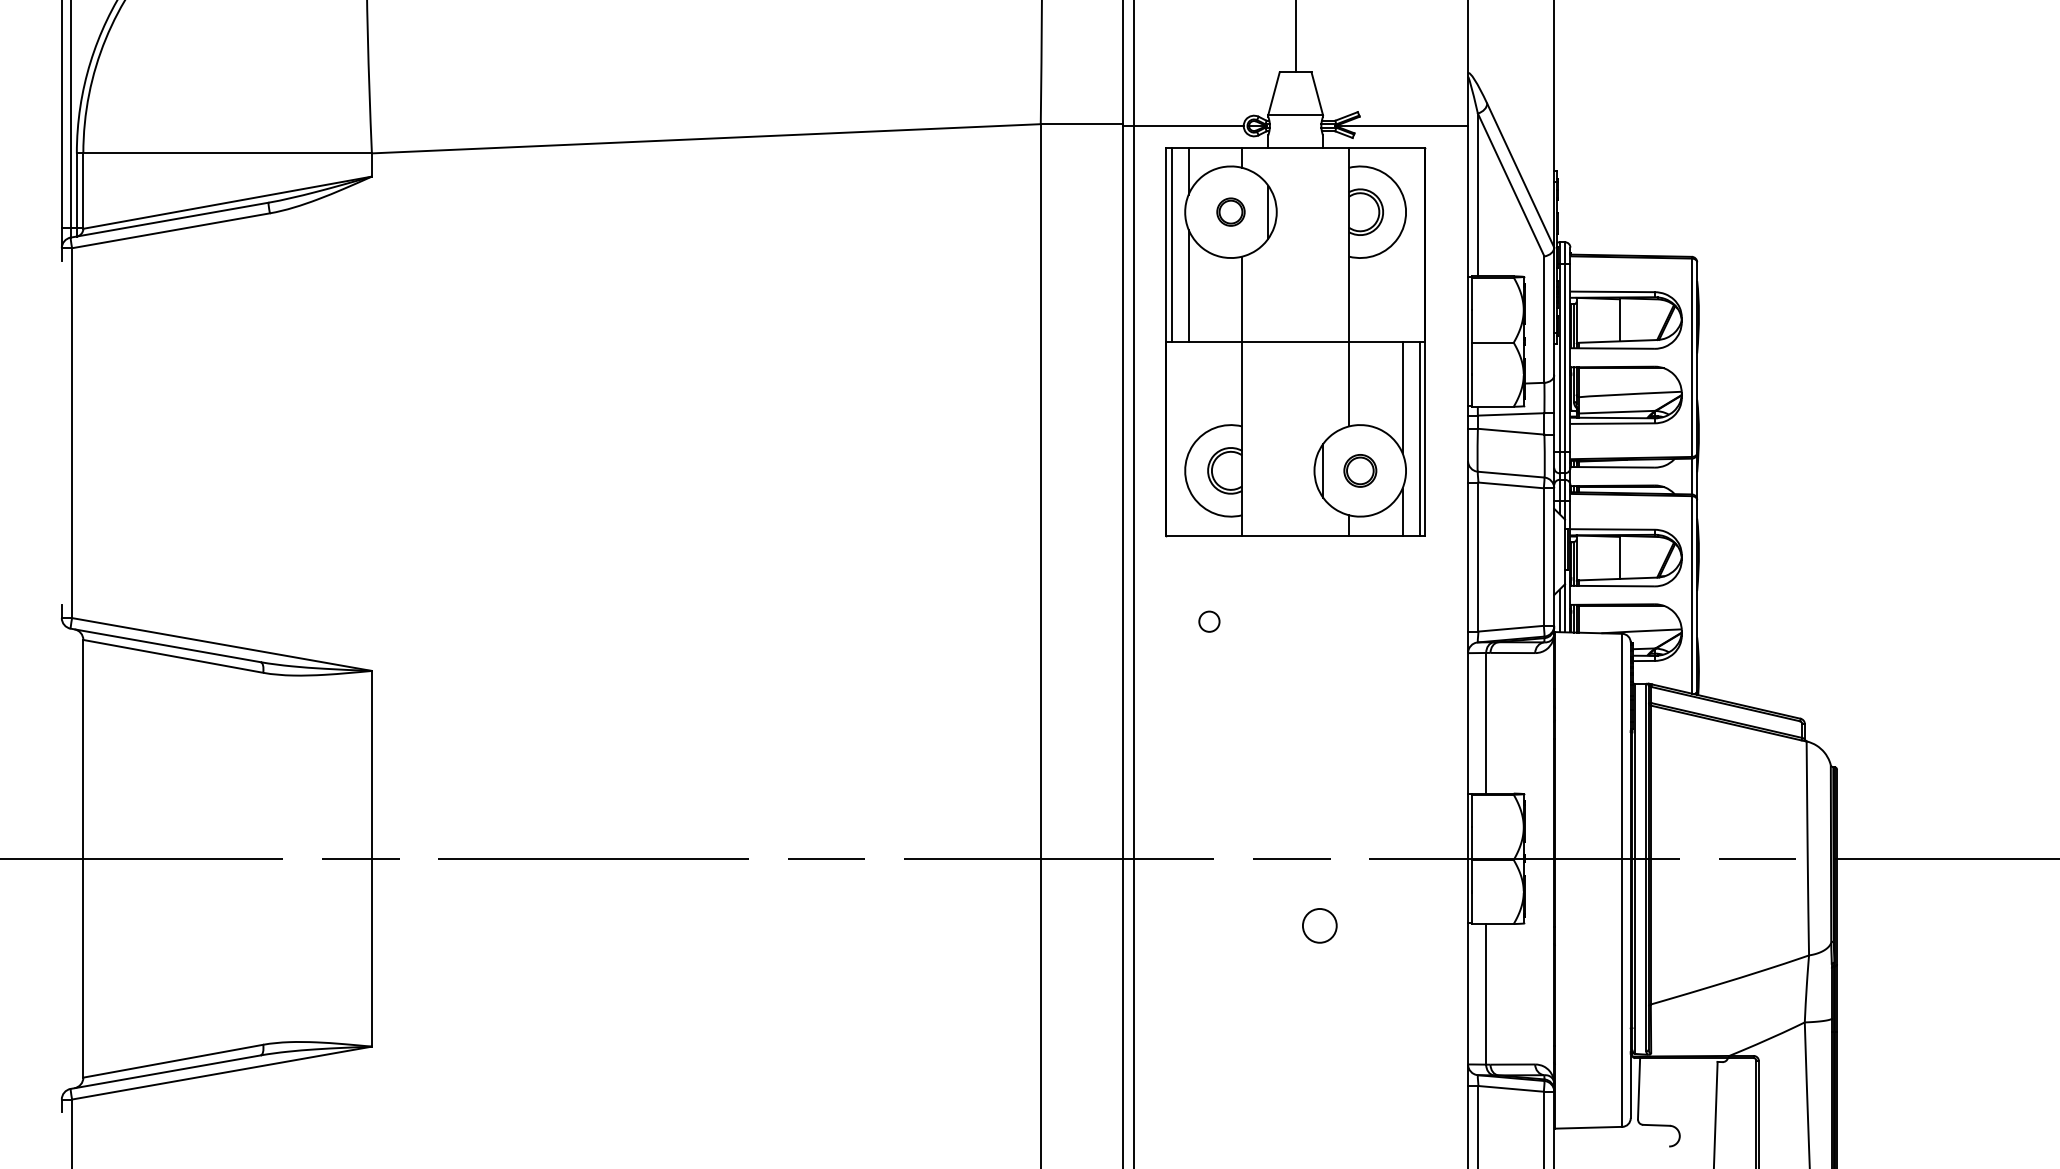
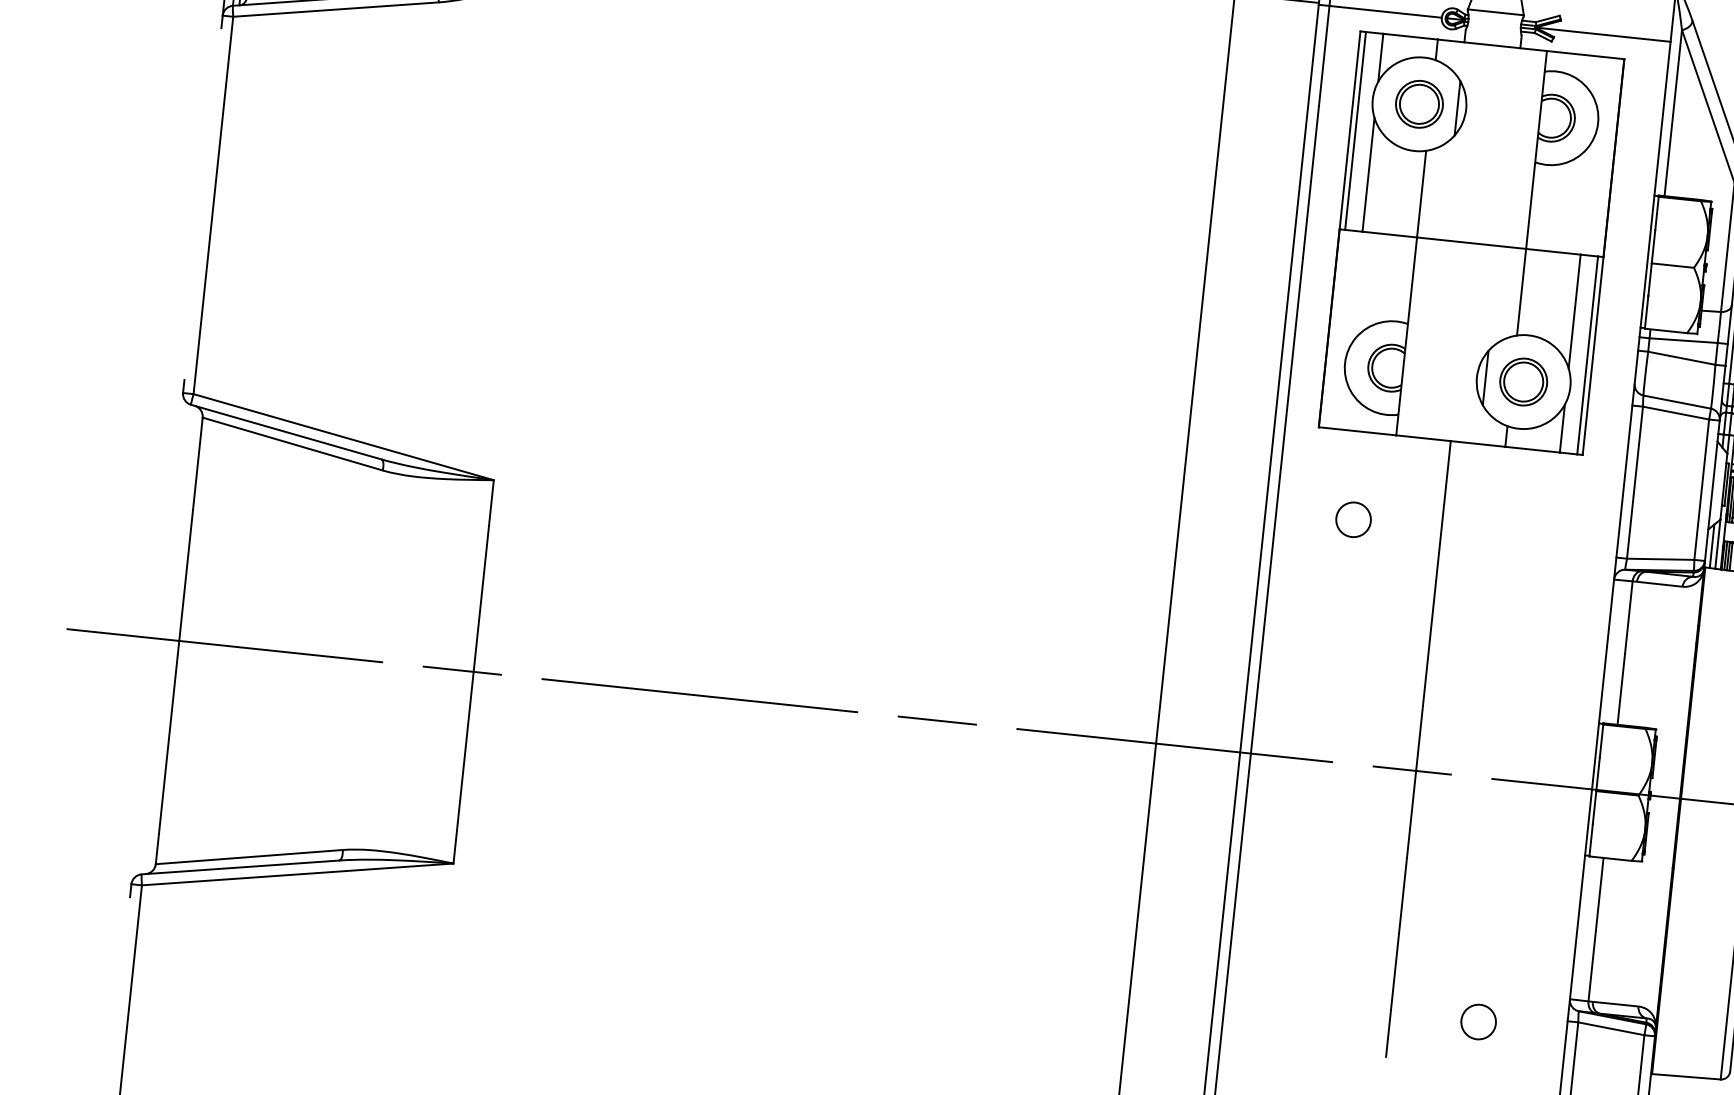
part: (1230, 211) -> (1419, 103), size x1.67
part: (1360, 470) -> (1523, 381), size x1.43
circle: (1209, 621) -> (1353, 519), size x1.67
line: (1295, 836) -> (1418, 748), added
circle: (1319, 925) -> (1478, 1021), moved

